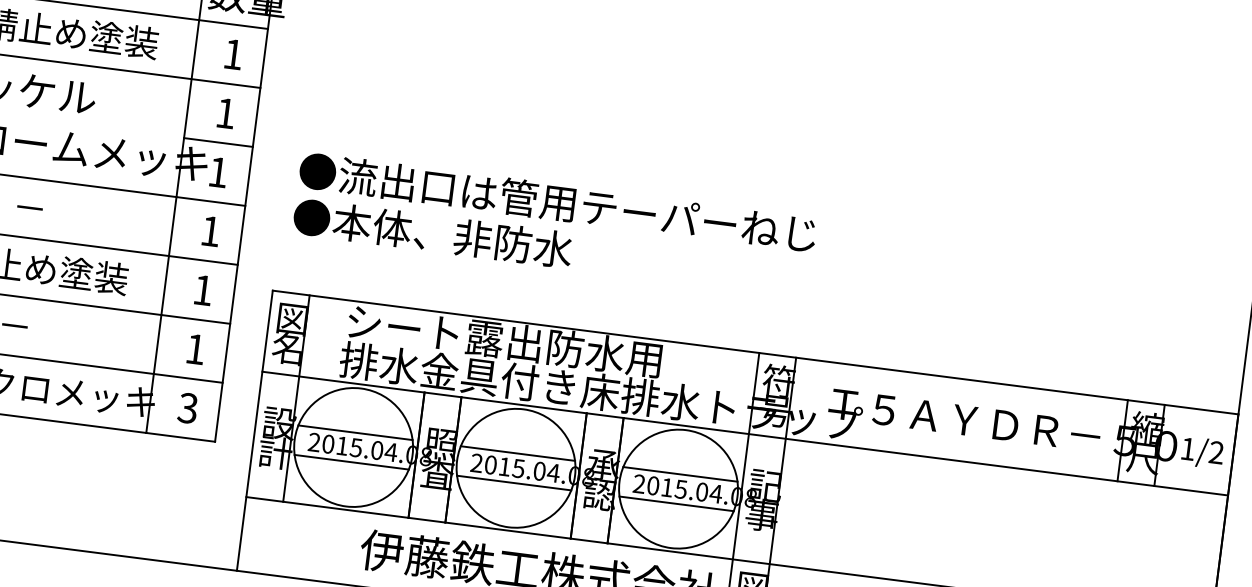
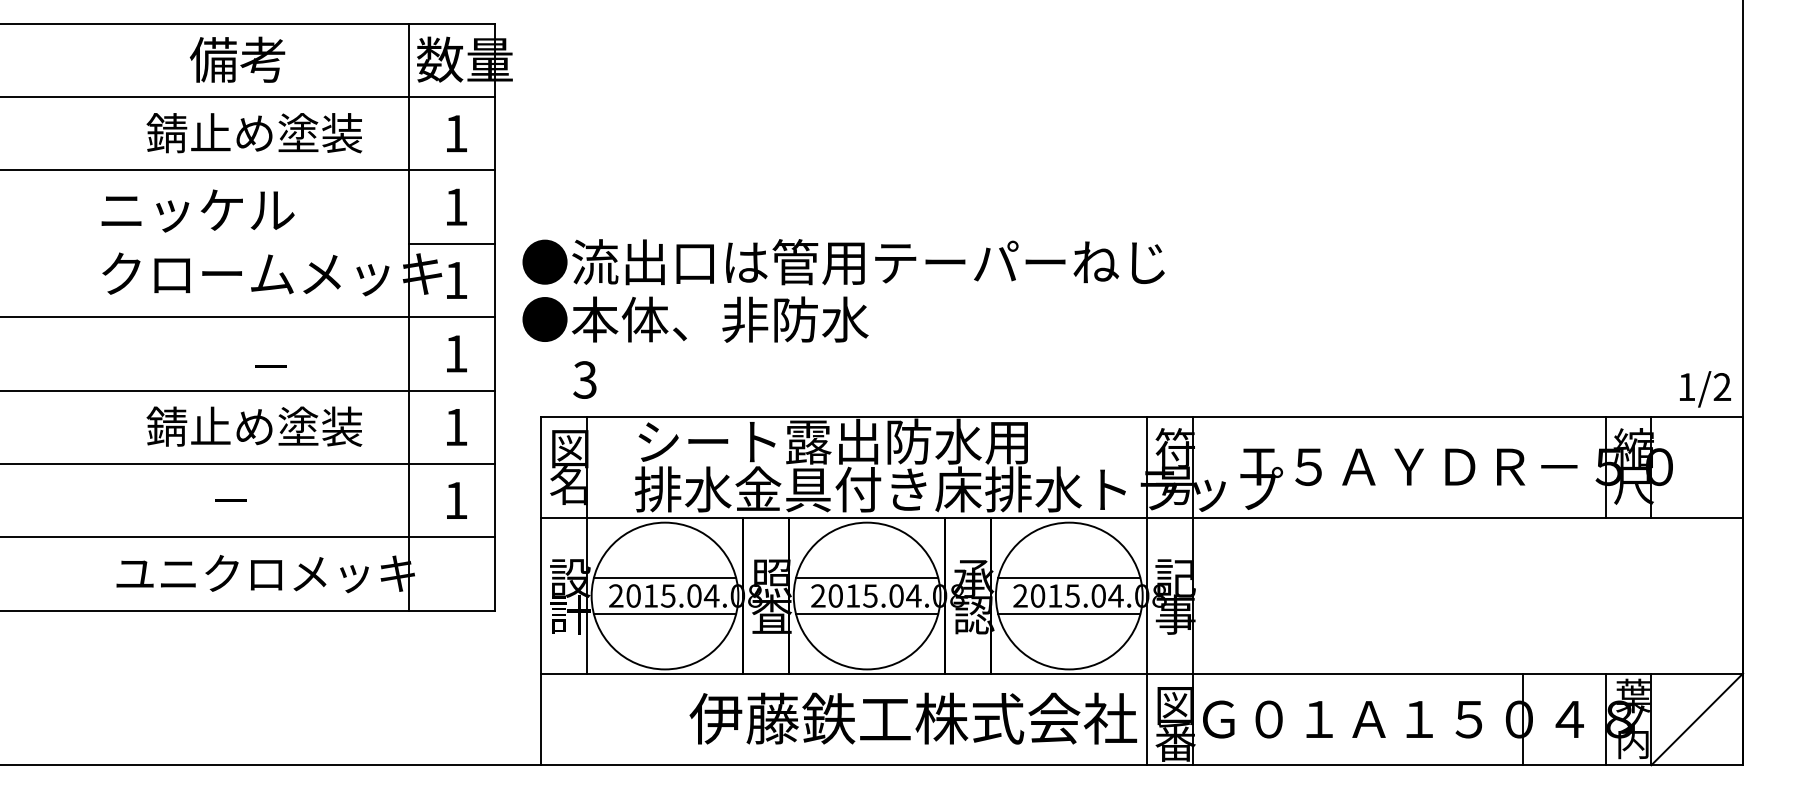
text: (29, 207) -> (270, 366), moved
text: (554, 225) -> (843, 290), moved
text: (187, 407) -> (584, 379), moved
text: (1202, 452) -> (1705, 389), moved

